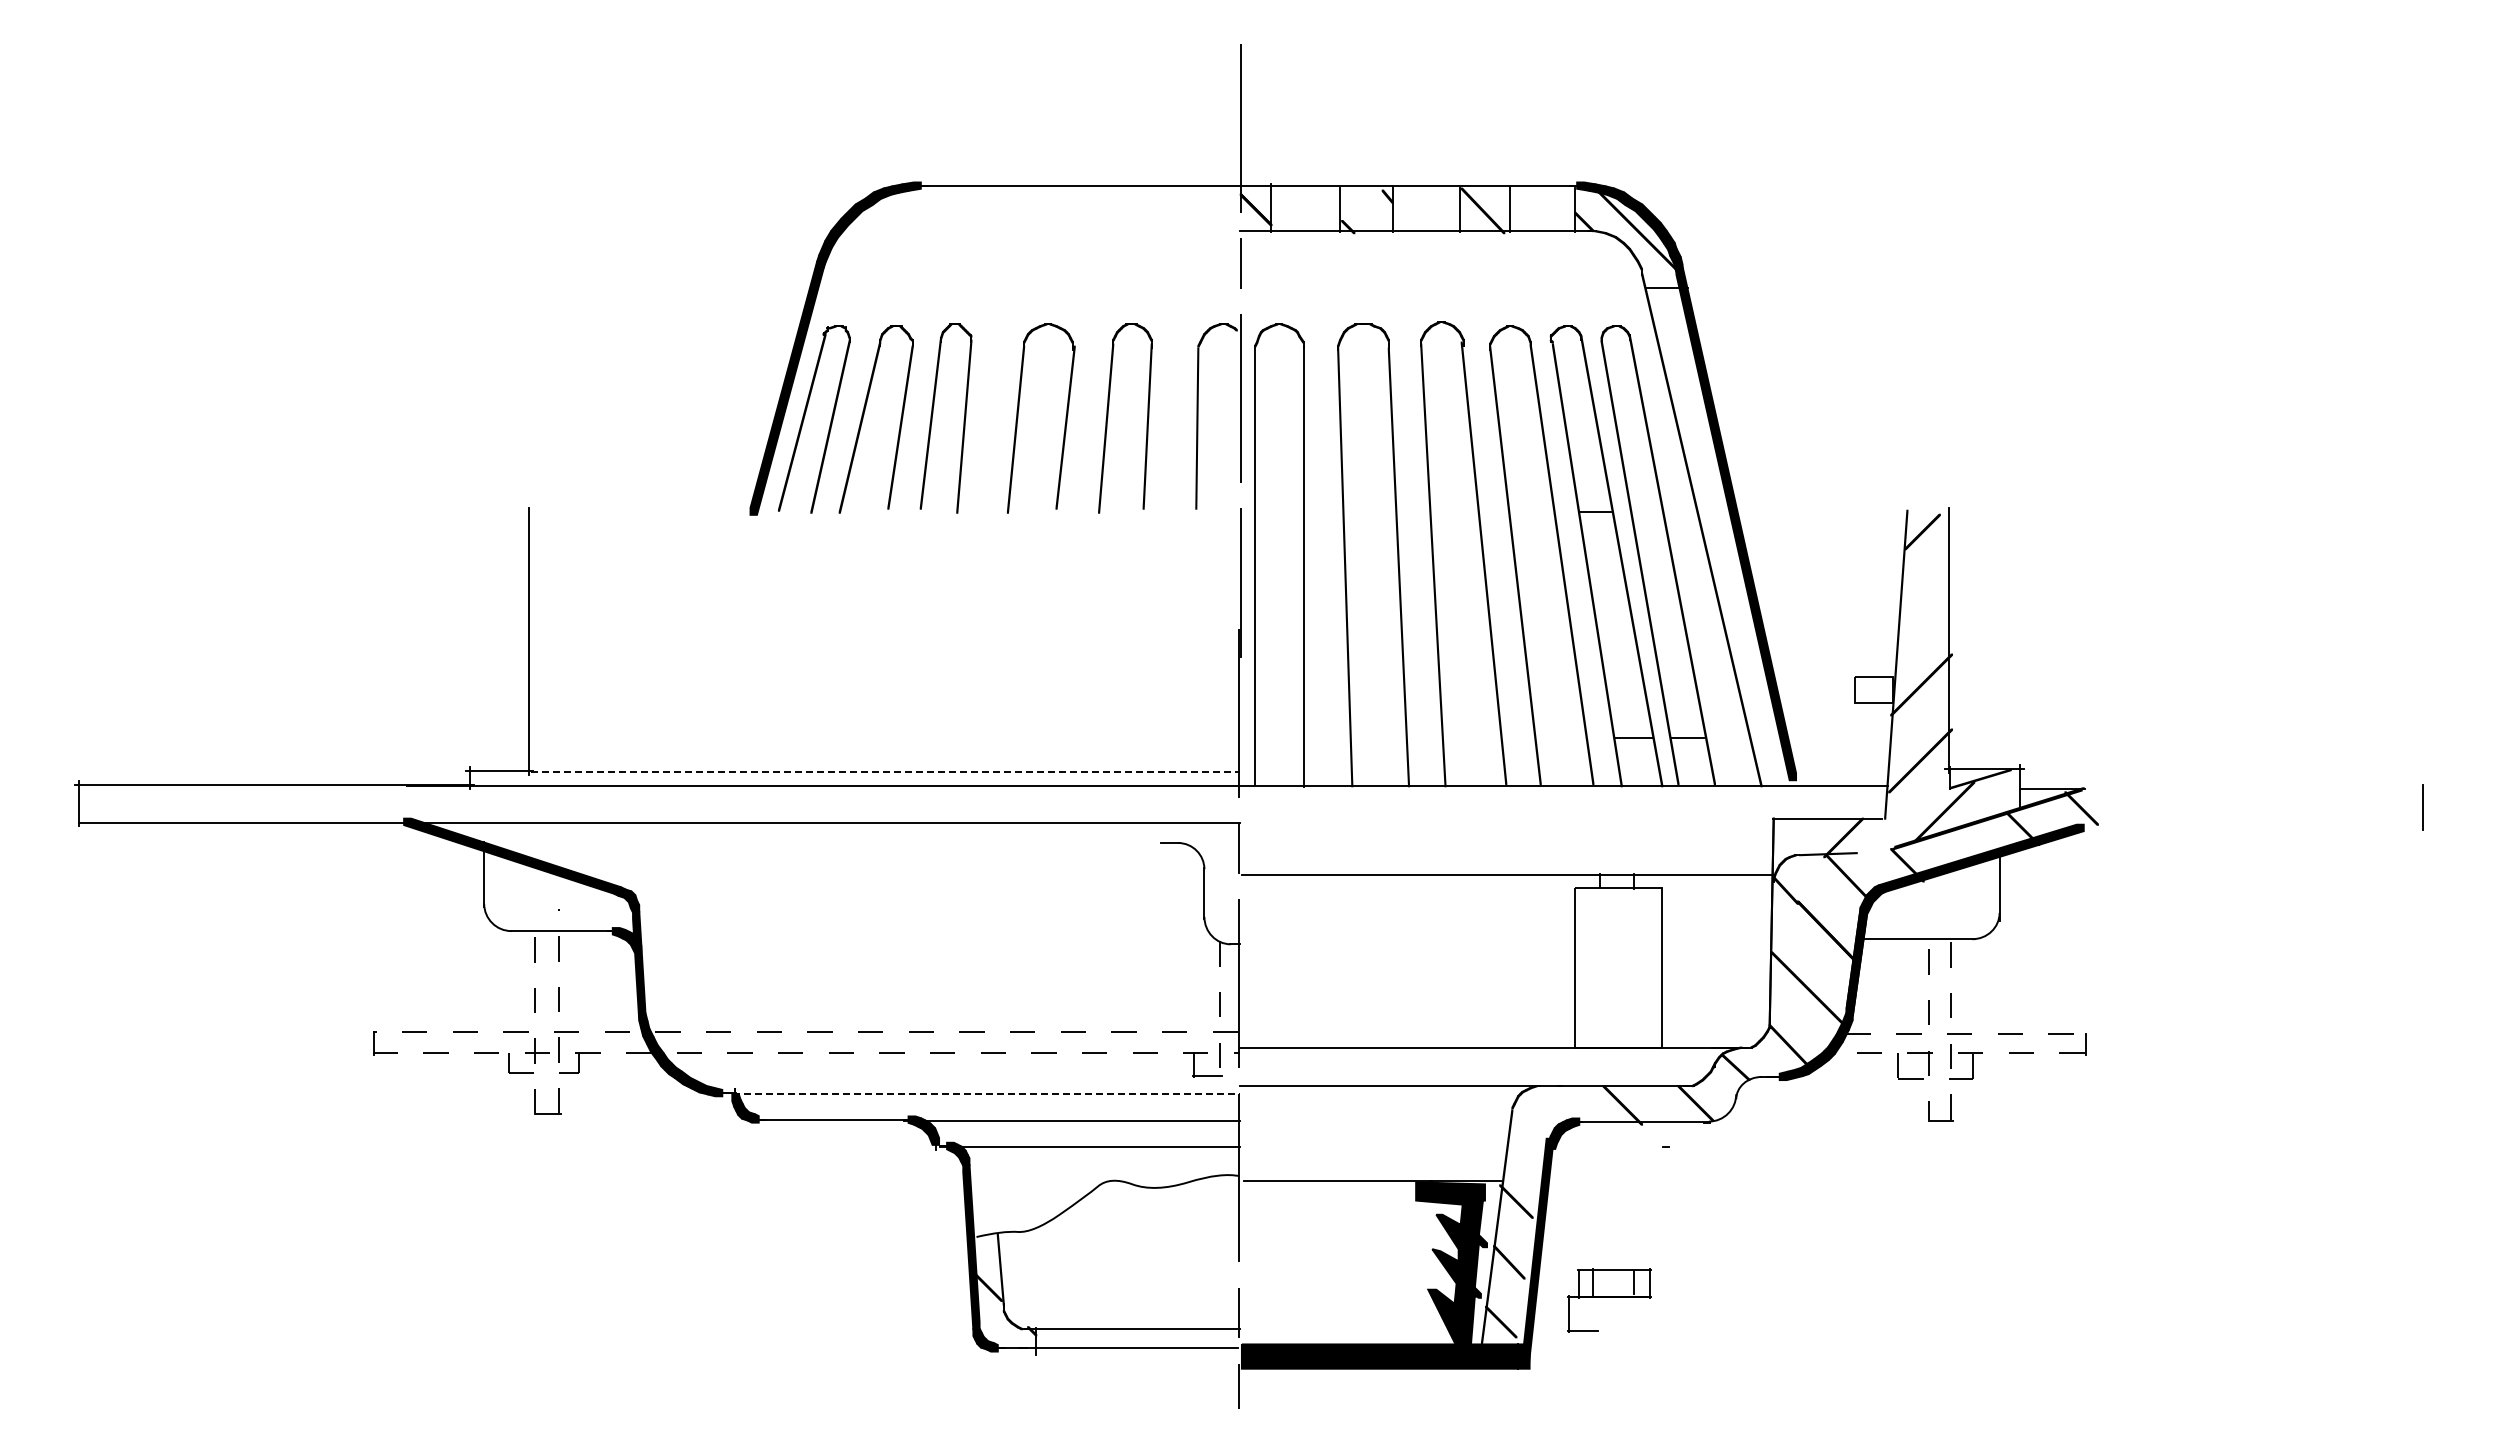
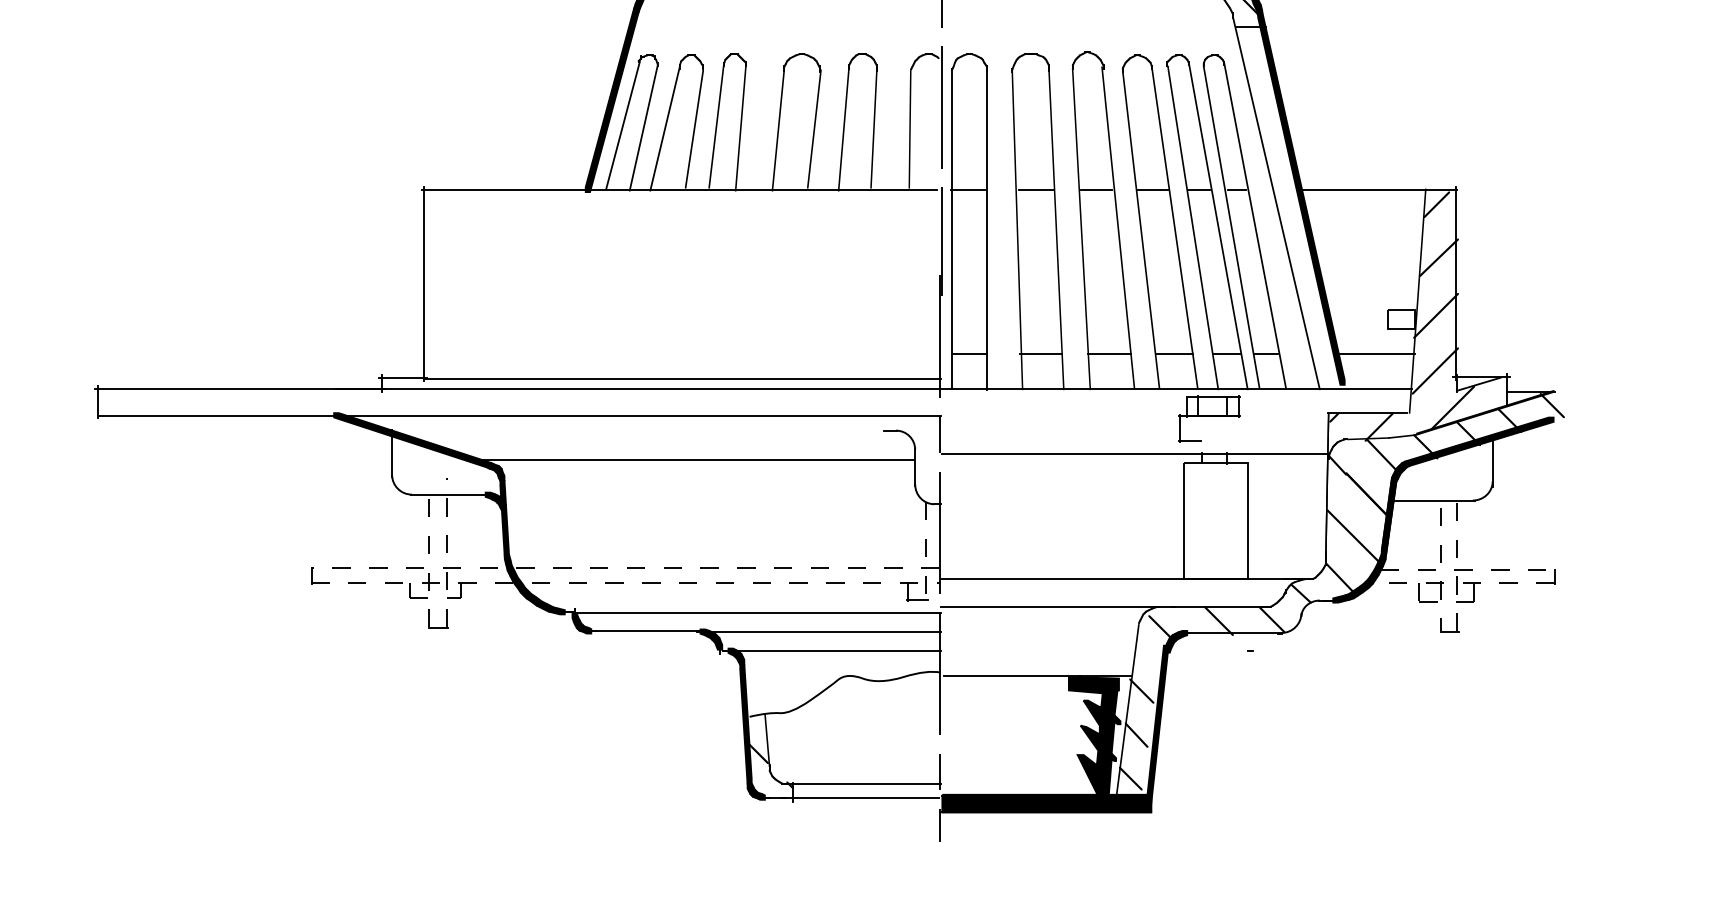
line: (878, 511) -> (678, 189), added
line: (1277, 511) -> (968, 189), added
line: (1370, 511) -> (1035, 189), added
line: (1453, 511) -> (1096, 189), added
line: (1531, 511) -> (1152, 189), added
line: (1646, 511) -> (1236, 189), added
line: (1842, 511) -> (1378, 189), added
fill: (1925, 604) -> (1438, 257), added
line: (1279, 737) -> (969, 354), added
line: (1377, 737) -> (1040, 354), added
line: (1471, 737) -> (1109, 354), added
line: (1560, 737) -> (1173, 354), added
line: (1838, 737) -> (1375, 354), added
line: (885, 772) -> (683, 379), dashed -> solid
fill: (1781, 824) -> (1334, 417), added
fill: (1965, 846) -> (1467, 433), added
fill: (1874, 851) -> (1401, 436), added
line: (900, 883) -> (694, 460), added
line: (987, 1094) -> (757, 613), dashed -> solid
fill: (1542, 1114) -> (1160, 627), added
part: (1609, 1300) -> (1209, 418), moved

